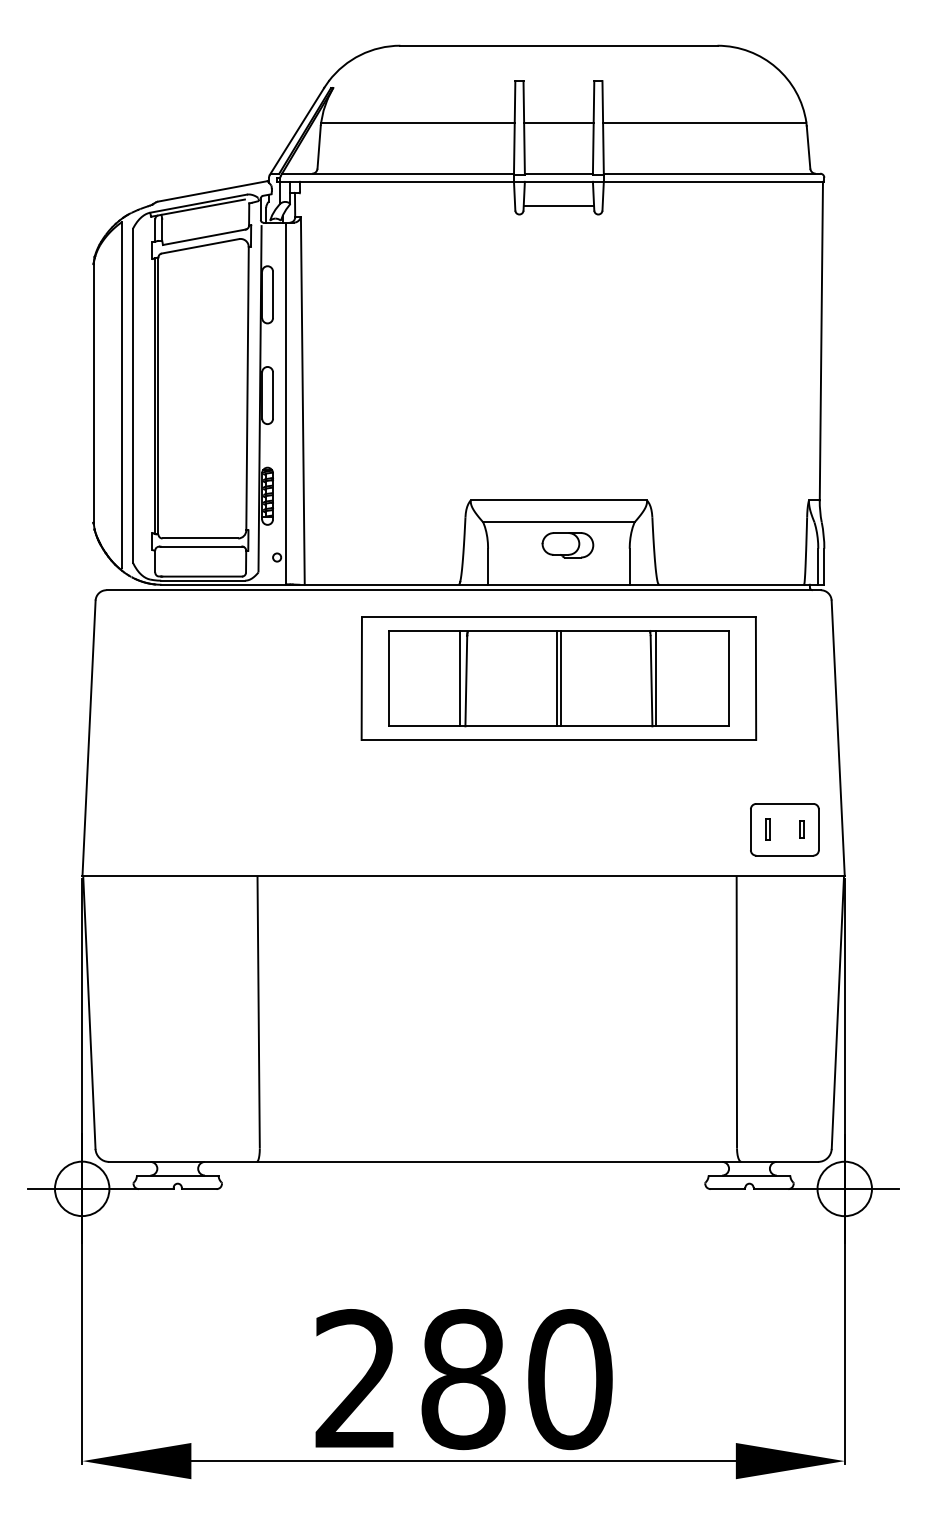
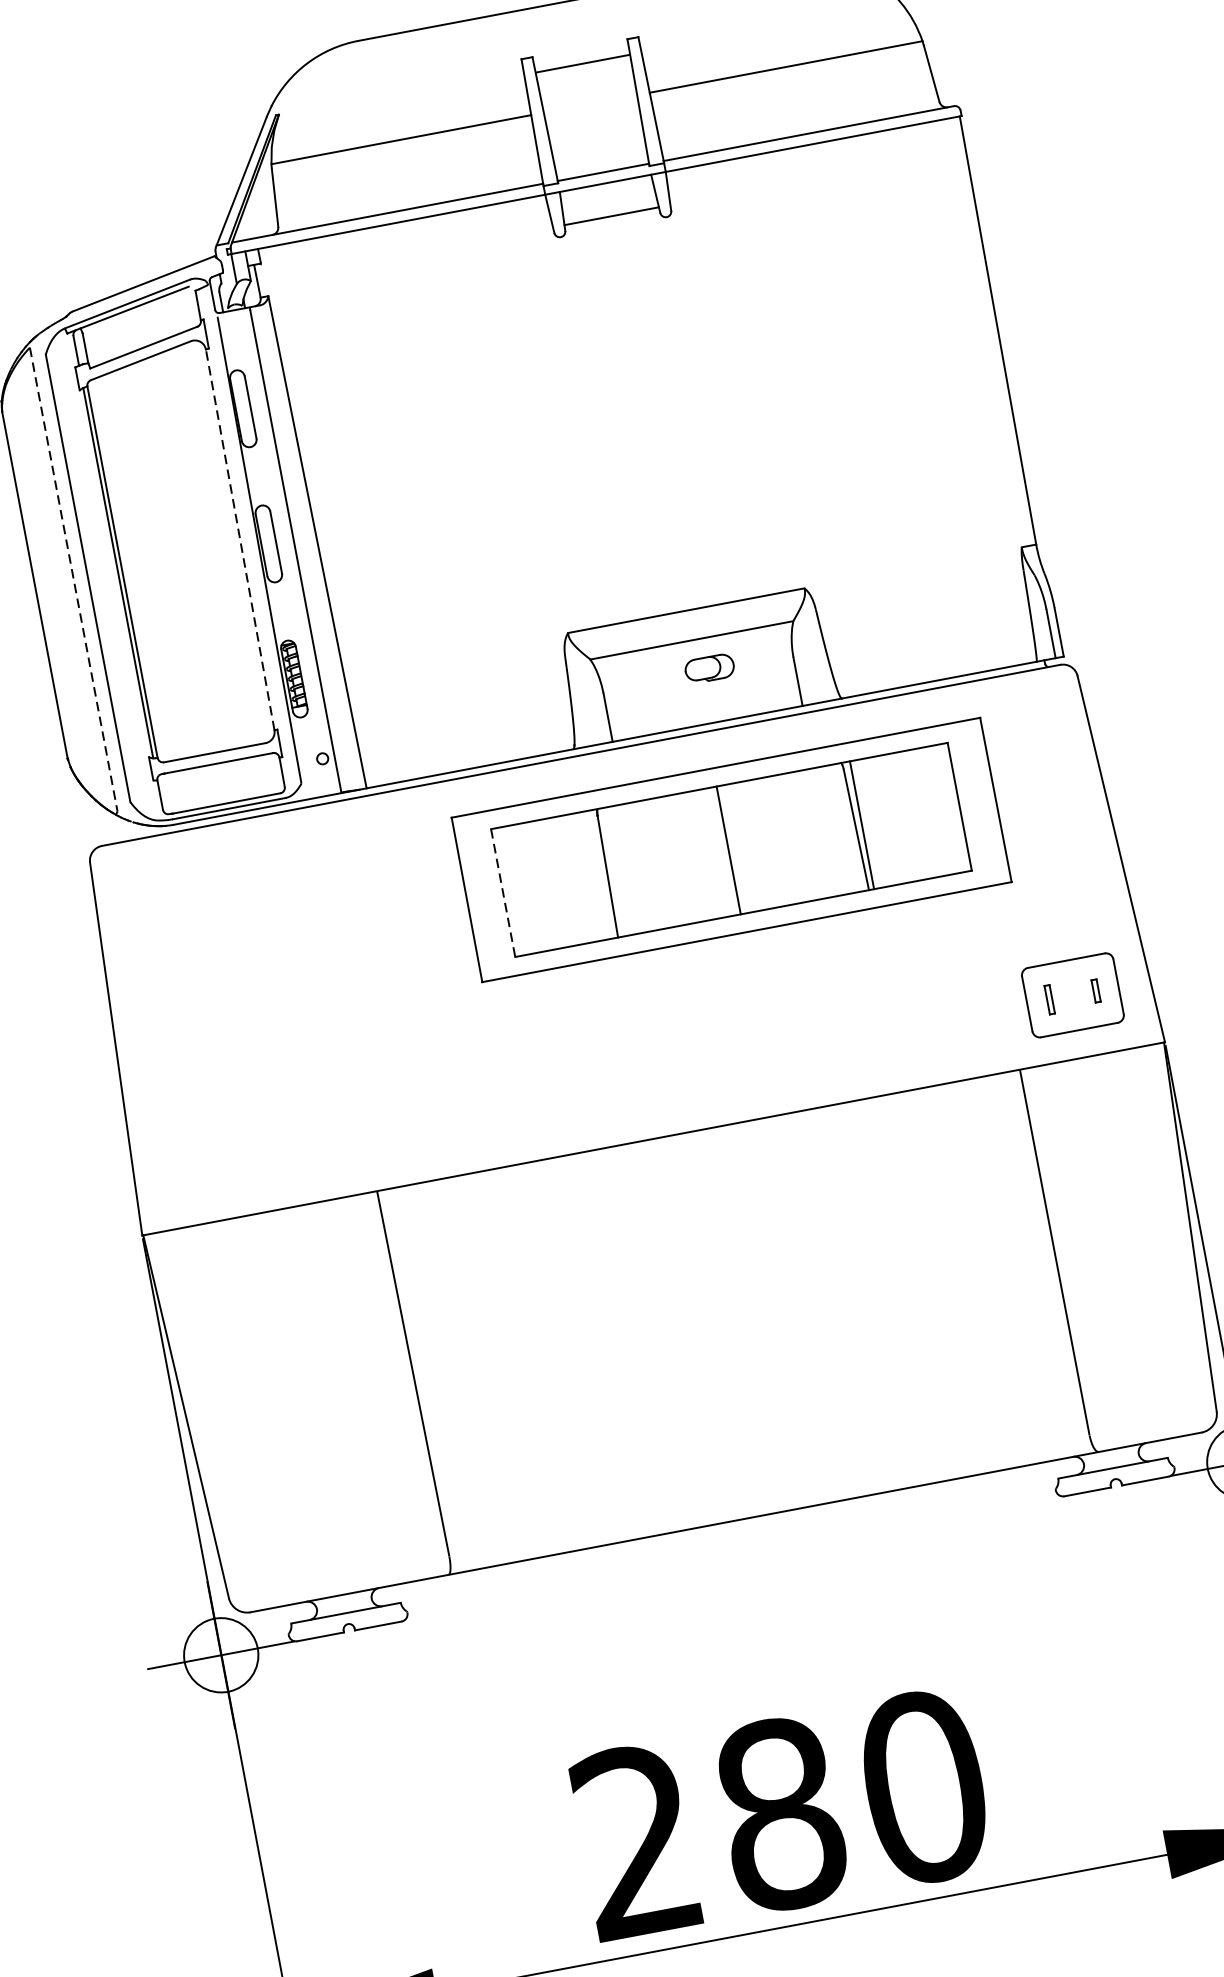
line: (558, 122) -> (582, 63), moved
line: (247, 388) -> (240, 539), solid -> dashed
line: (122, 394) -> (73, 579), solid -> dashed
part: (567, 545) -> (709, 669), size x0.7
line: (388, 678) -> (502, 892), solid -> dashed
line: (459, 678) -> (598, 874), removed
line: (560, 678) -> (733, 849), removed

